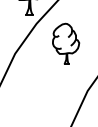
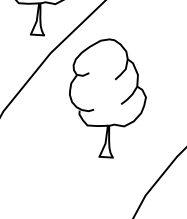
part: (65, 43) -> (106, 96), size x1.43

